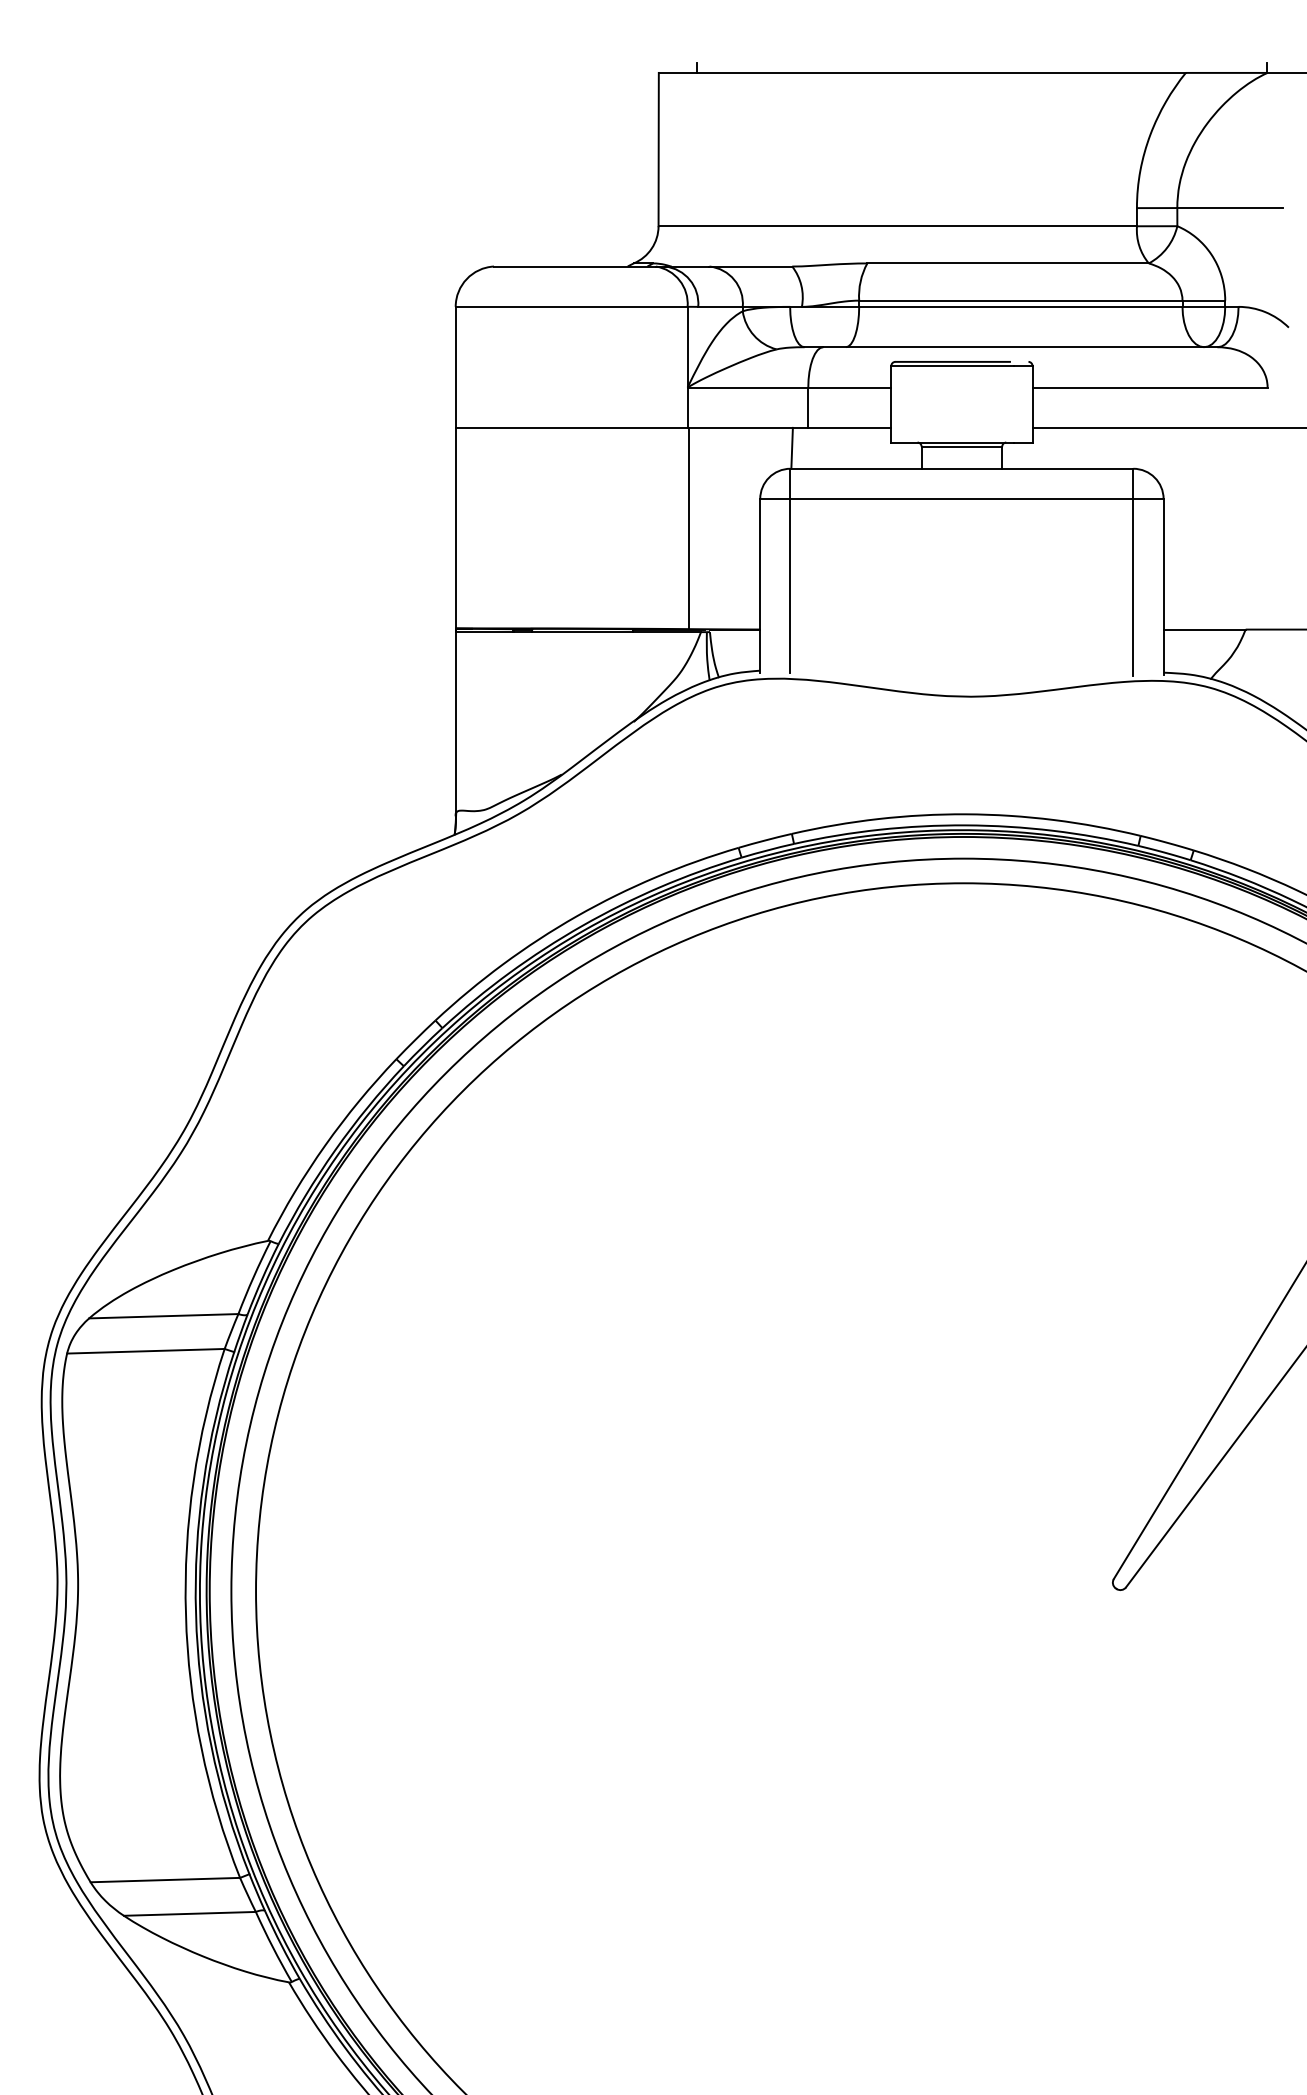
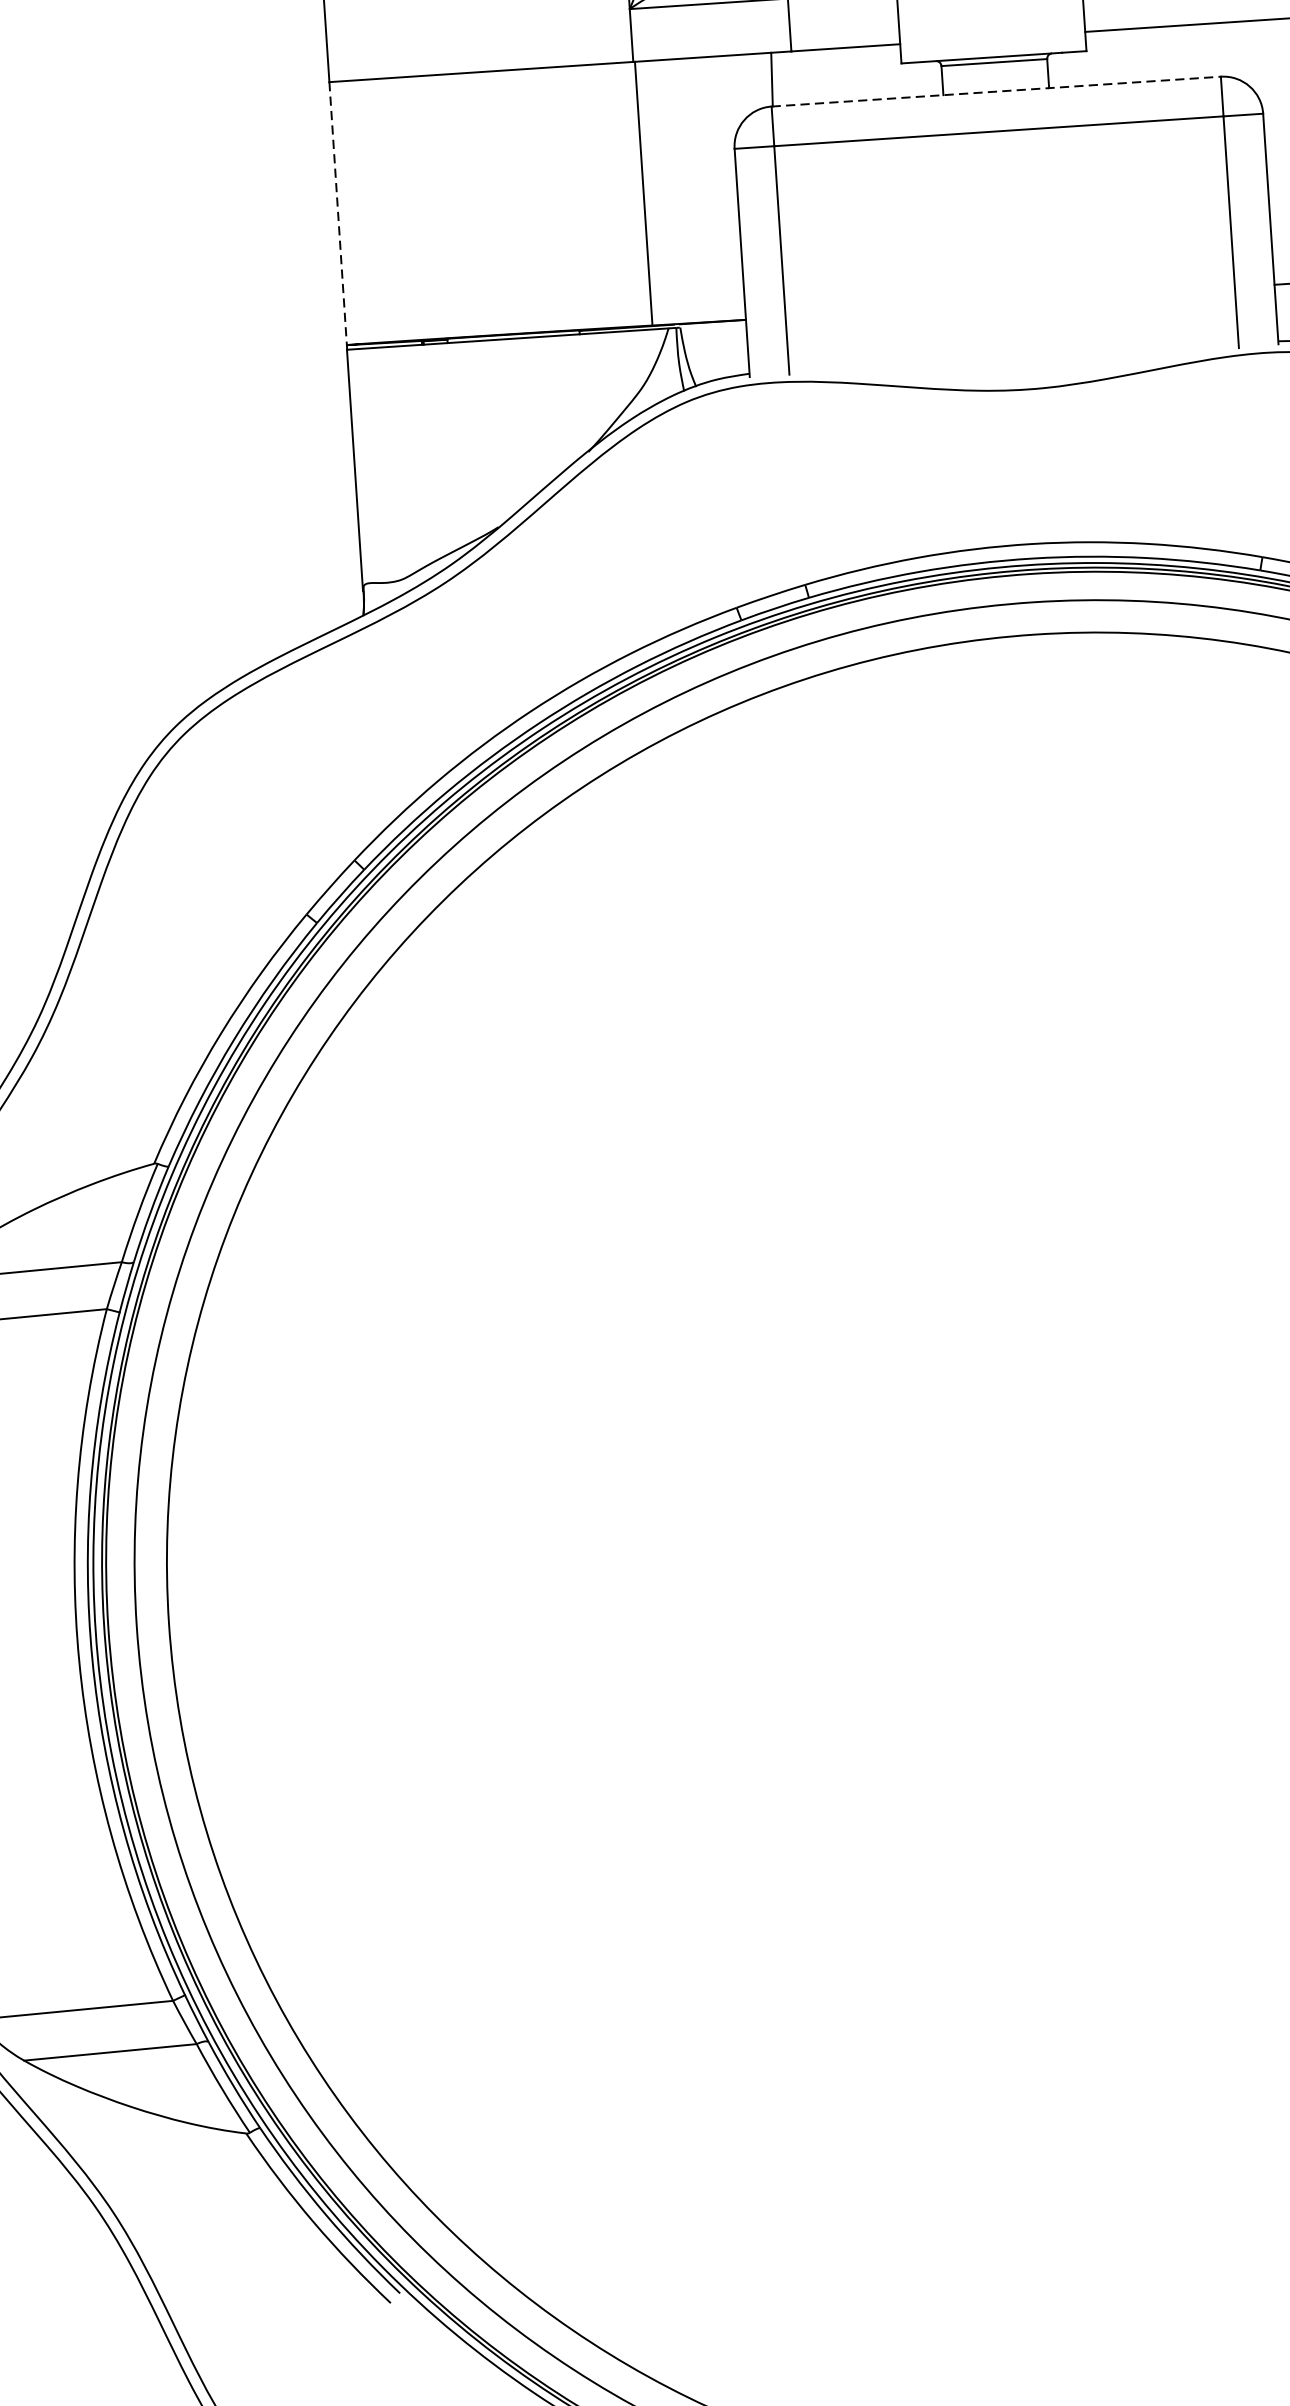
line: (962, 468) -> (997, 91), solid -> dashed
line: (455, 528) -> (337, 213), solid -> dashed

